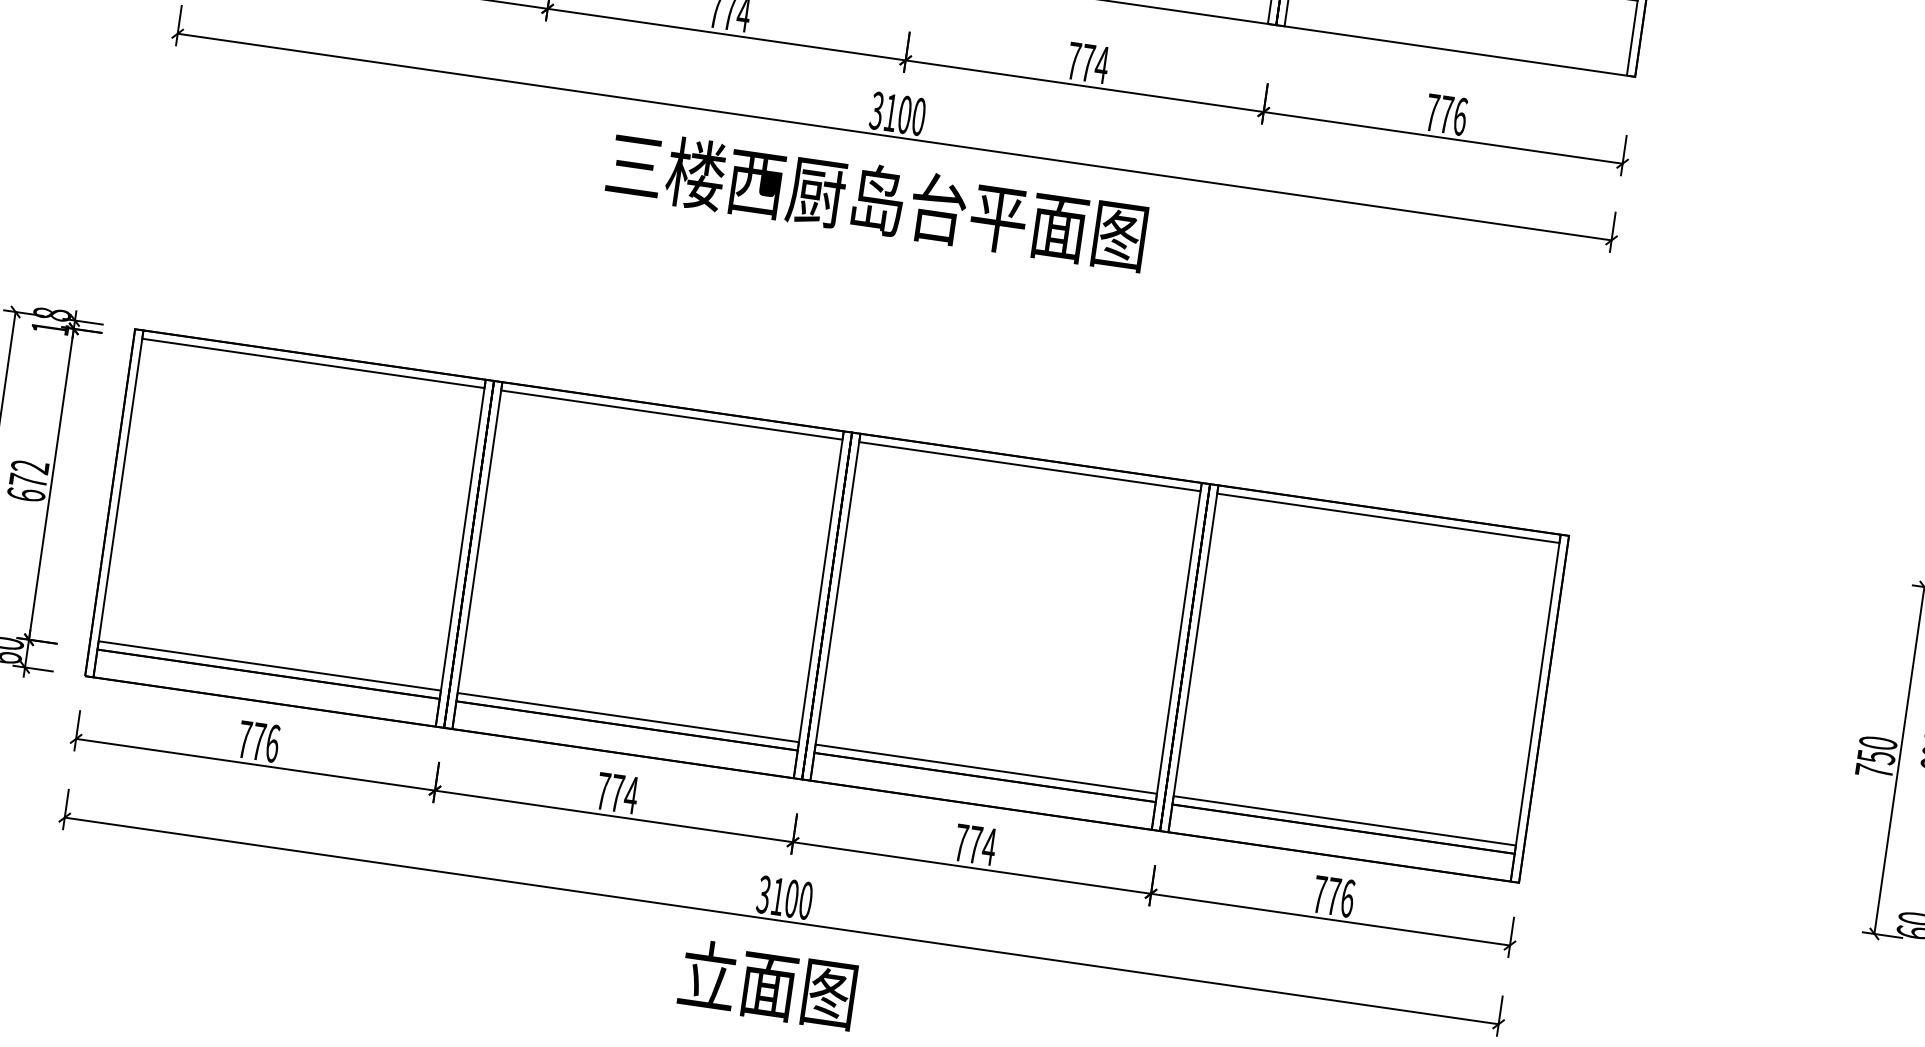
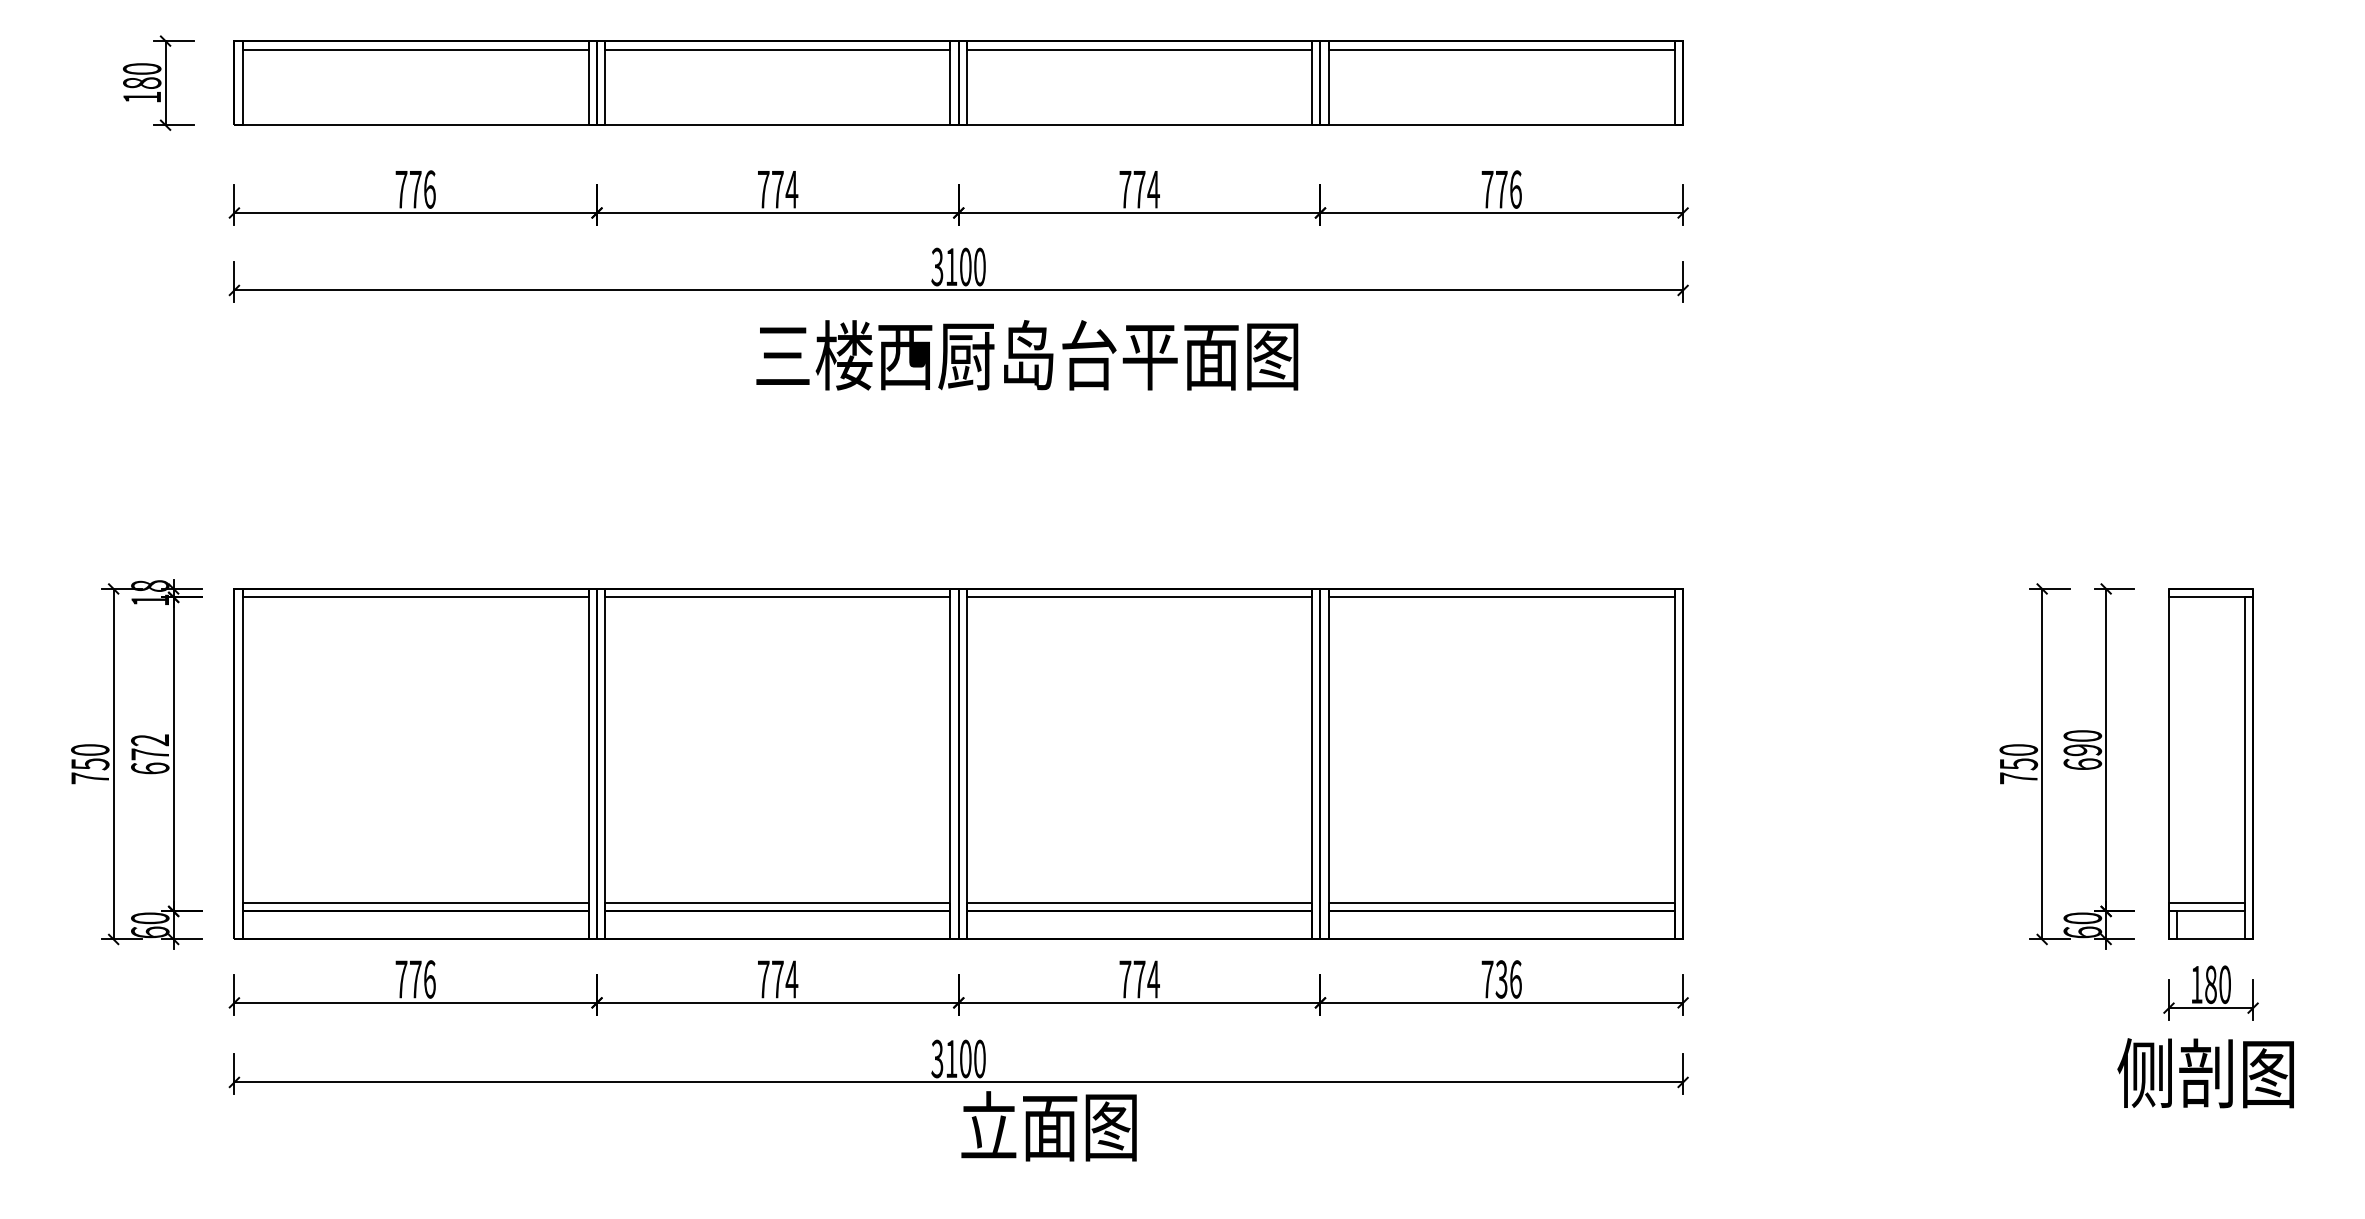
text: (877, 200) -> (1027, 355), moved
text: (1333, 896) -> (1501, 979), 776 -> 736
text: (767, 984) -> (1048, 1126), moved

